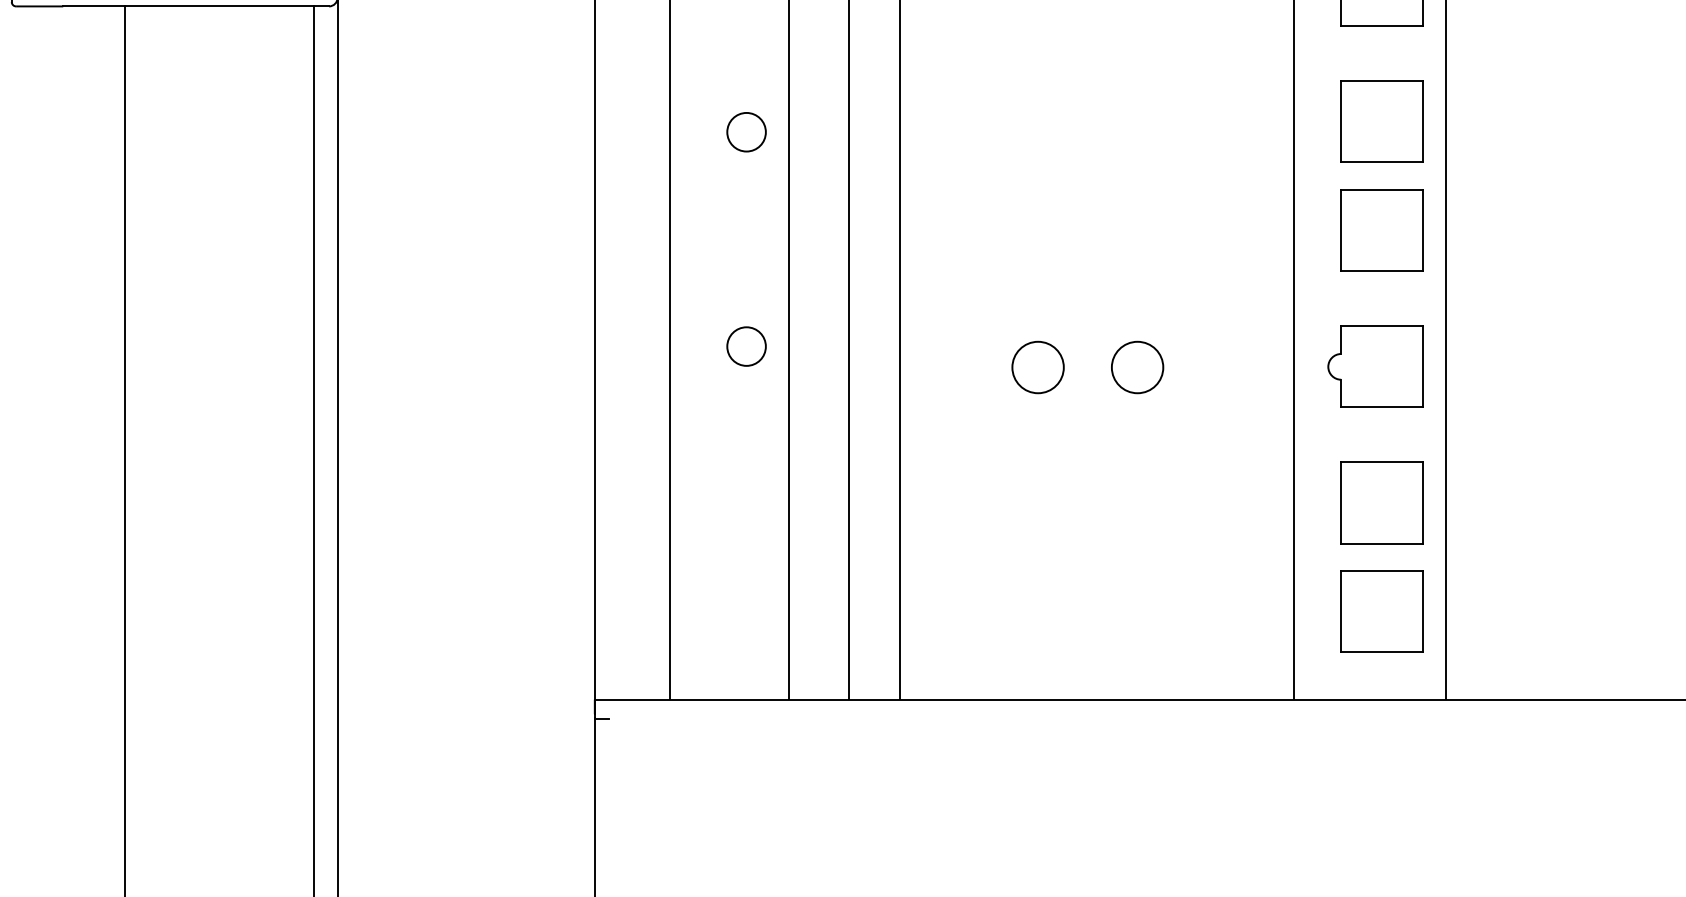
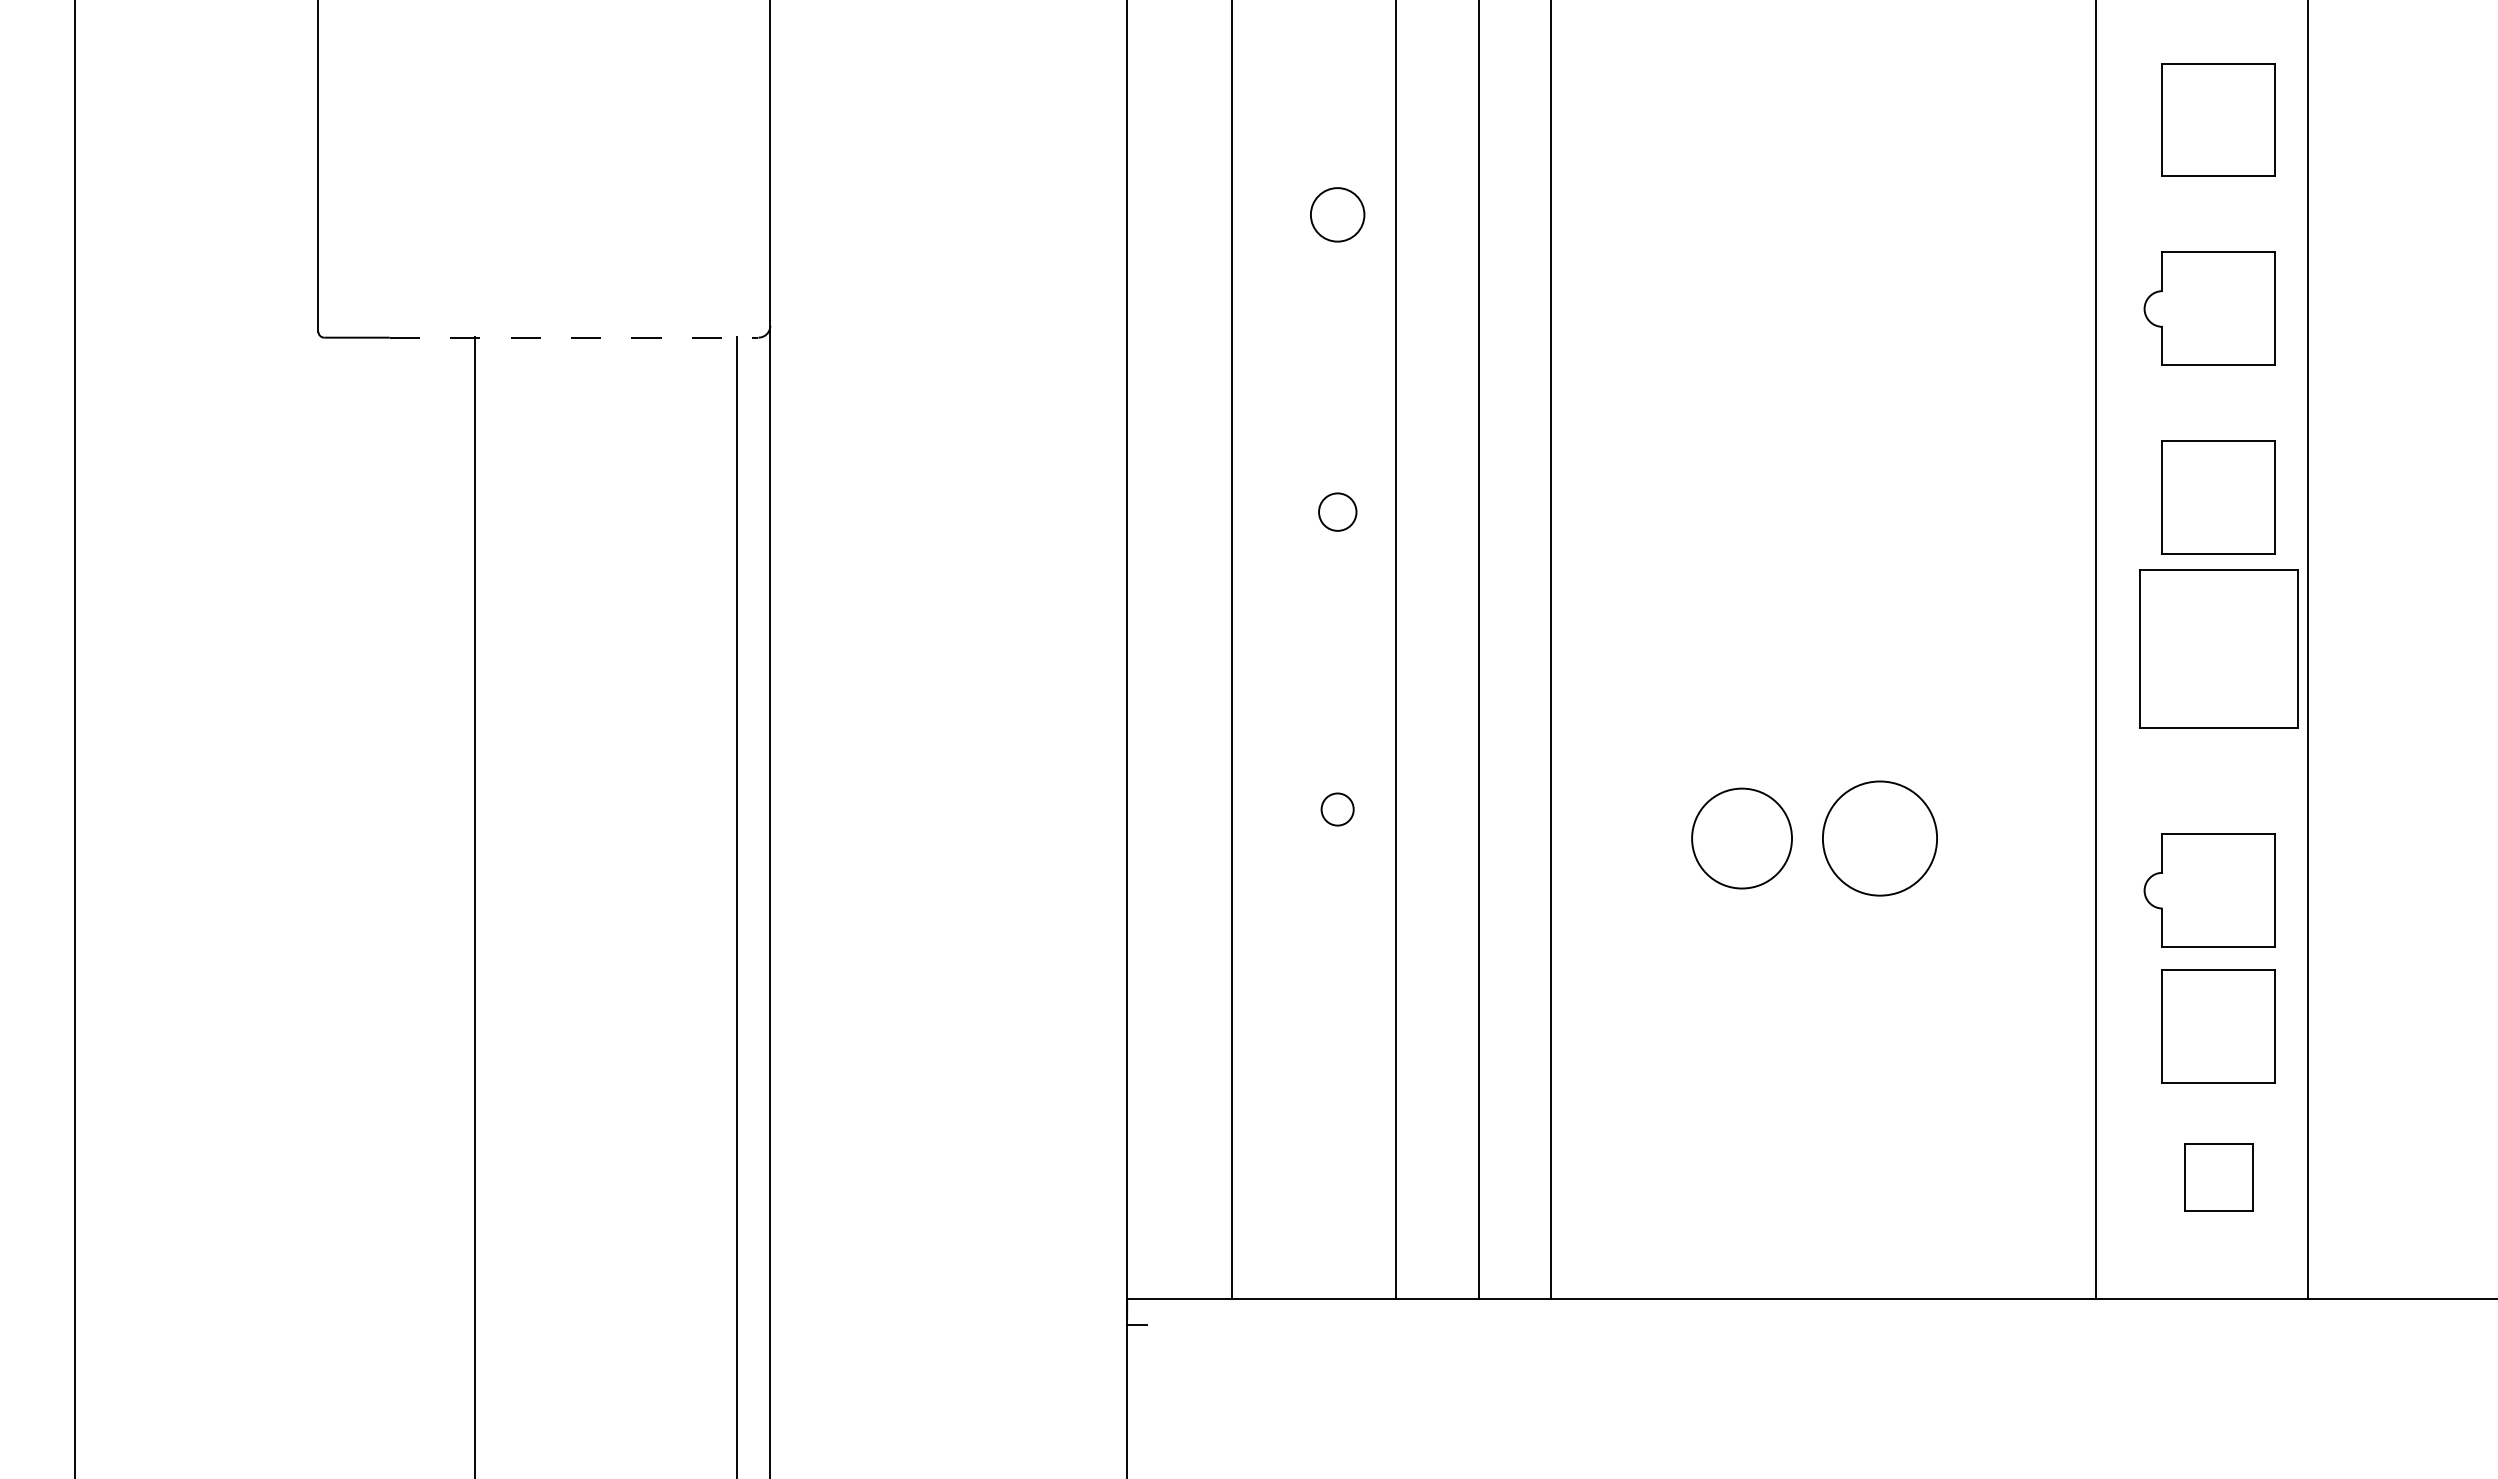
line: (196, 6) -> (574, 337), solid -> dashed
circle: (746, 131) -> (1337, 511), size x0.7
part: (1381, 230) -> (2218, 648), size x1.4
circle: (746, 346) -> (1337, 809), size x0.6
part: (1375, 366) -> (2209, 890), moved
circle: (1037, 367) -> (1741, 838), size x1.4
circle: (1137, 367) -> (1879, 838), size x1.6
part: (1381, 611) -> (2218, 1177), size x0.6

